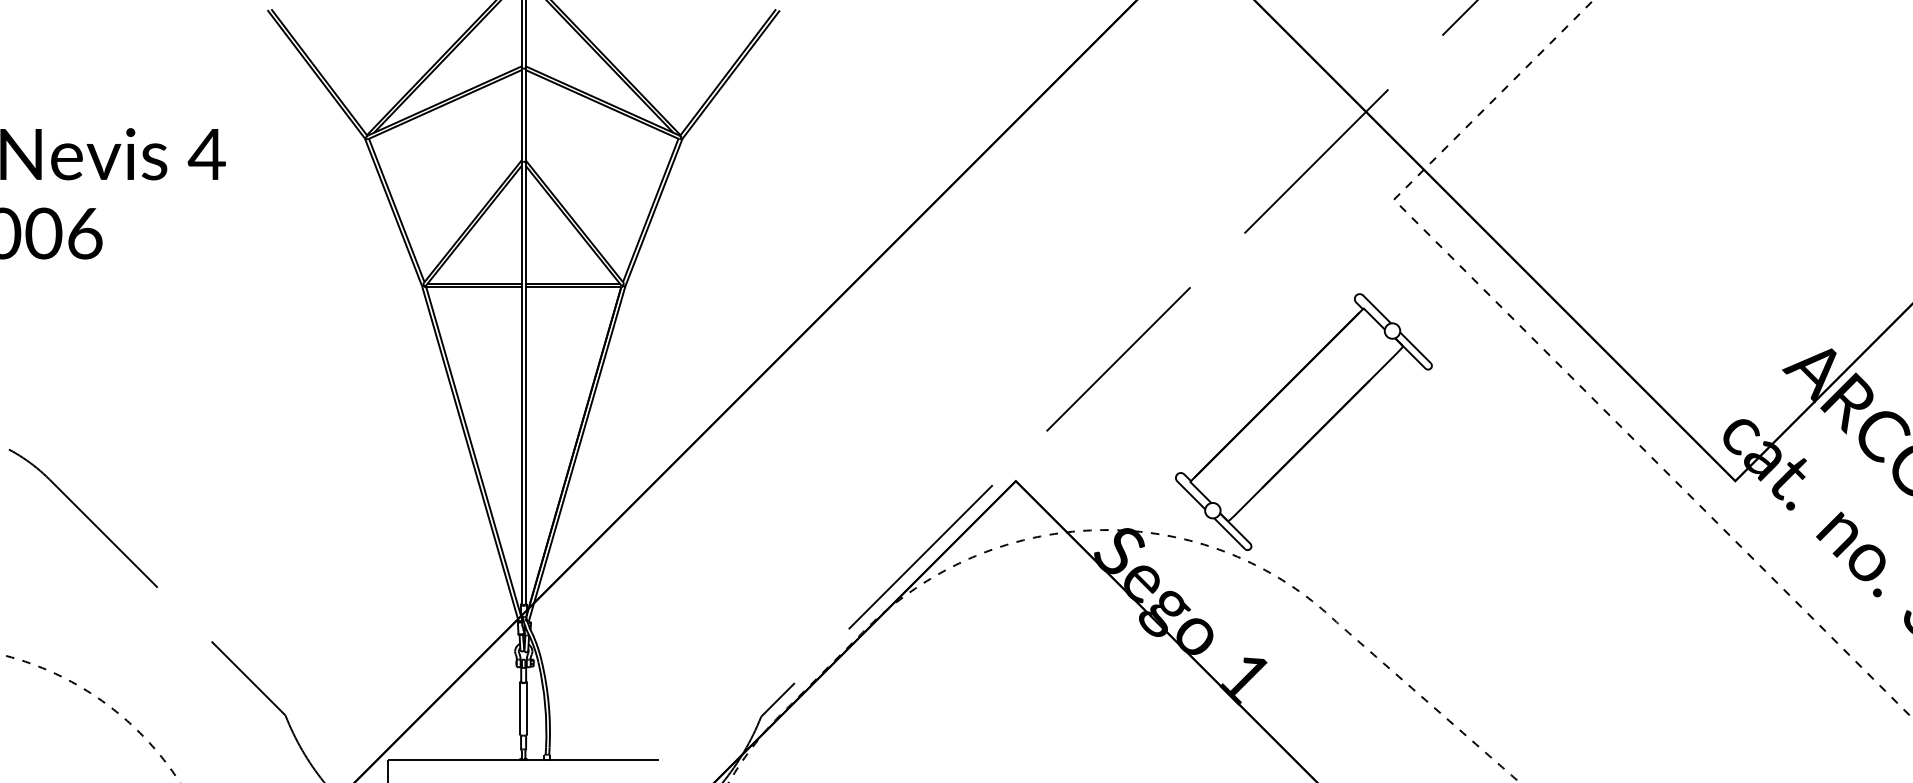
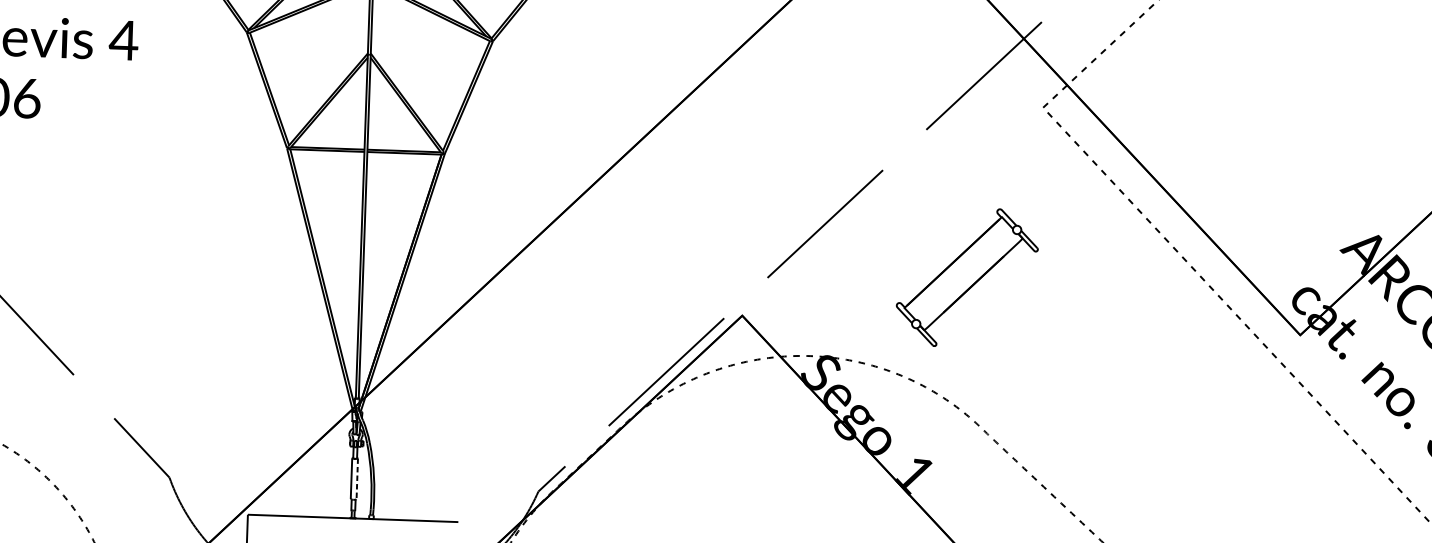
part: (1303, 421) -> (967, 277), size x0.7
line: (527, 709) -> (357, 479), solid -> dashed

